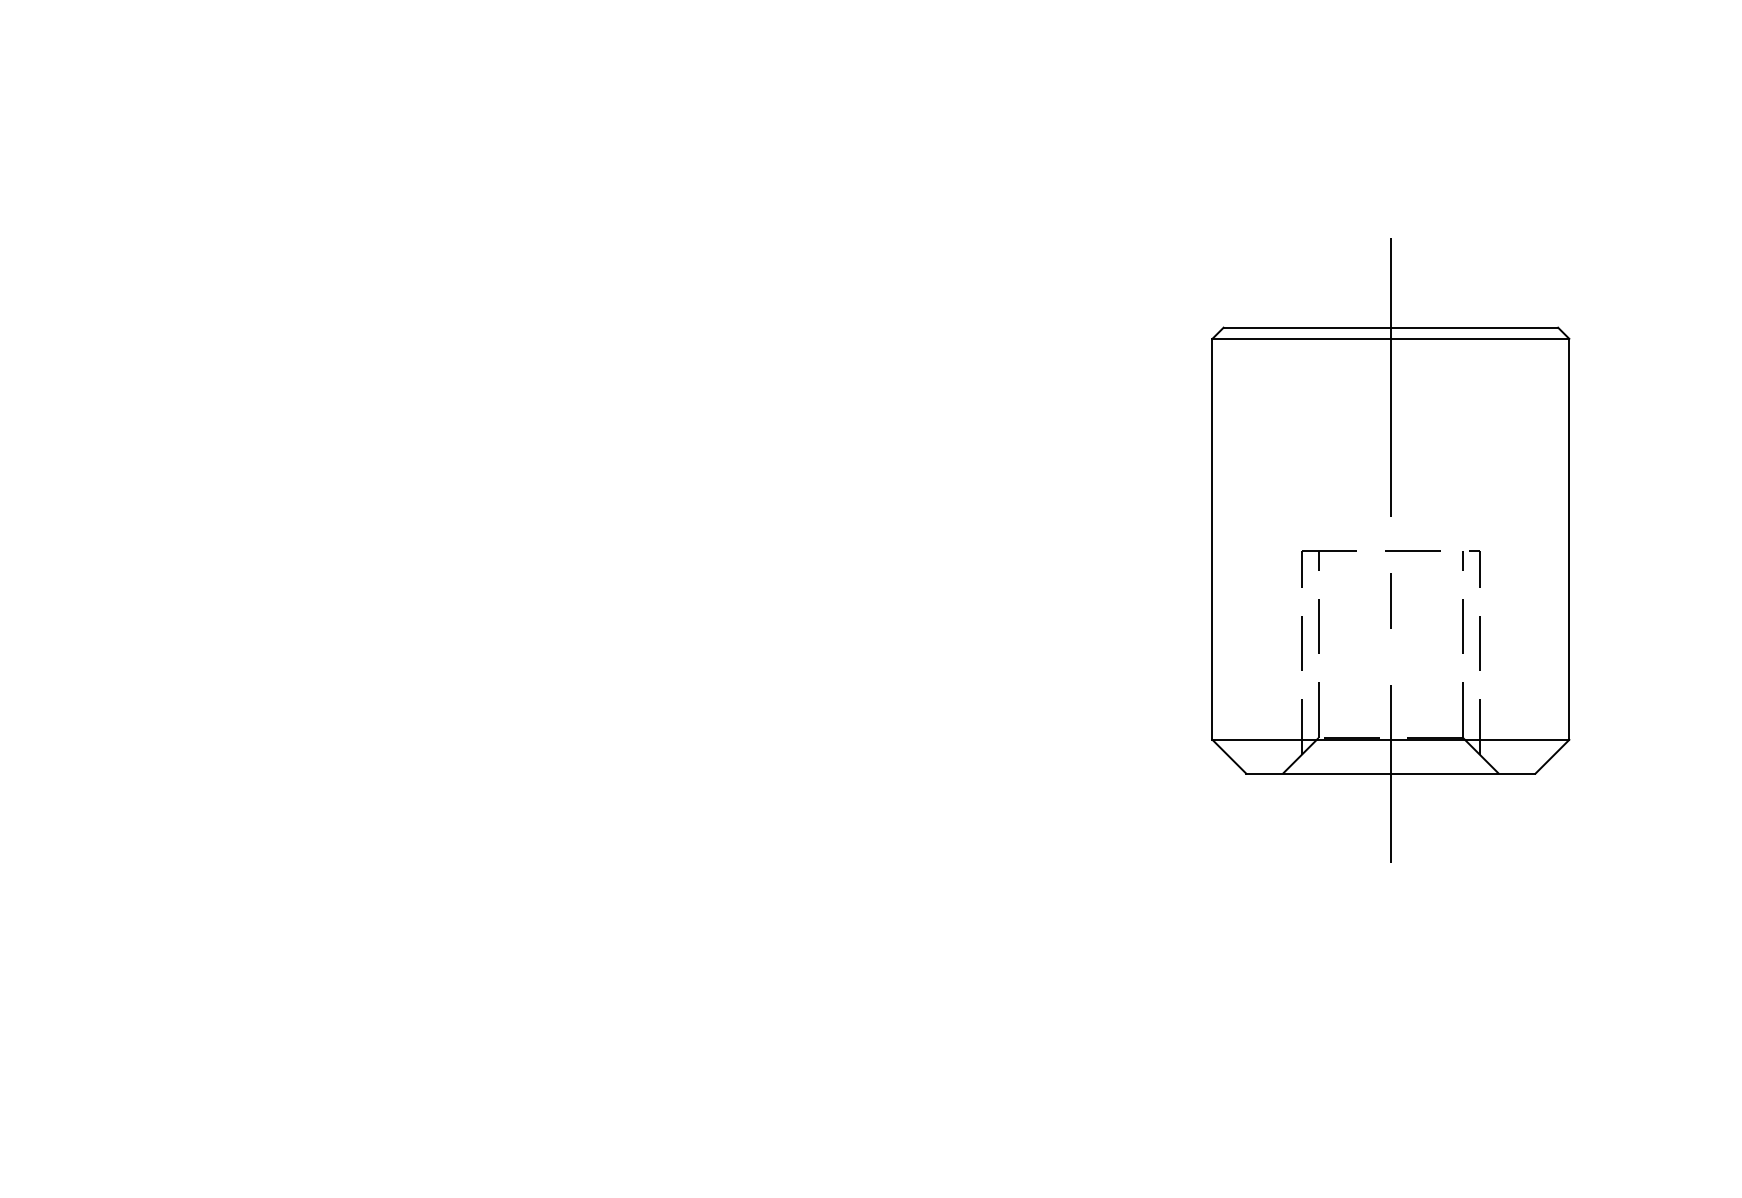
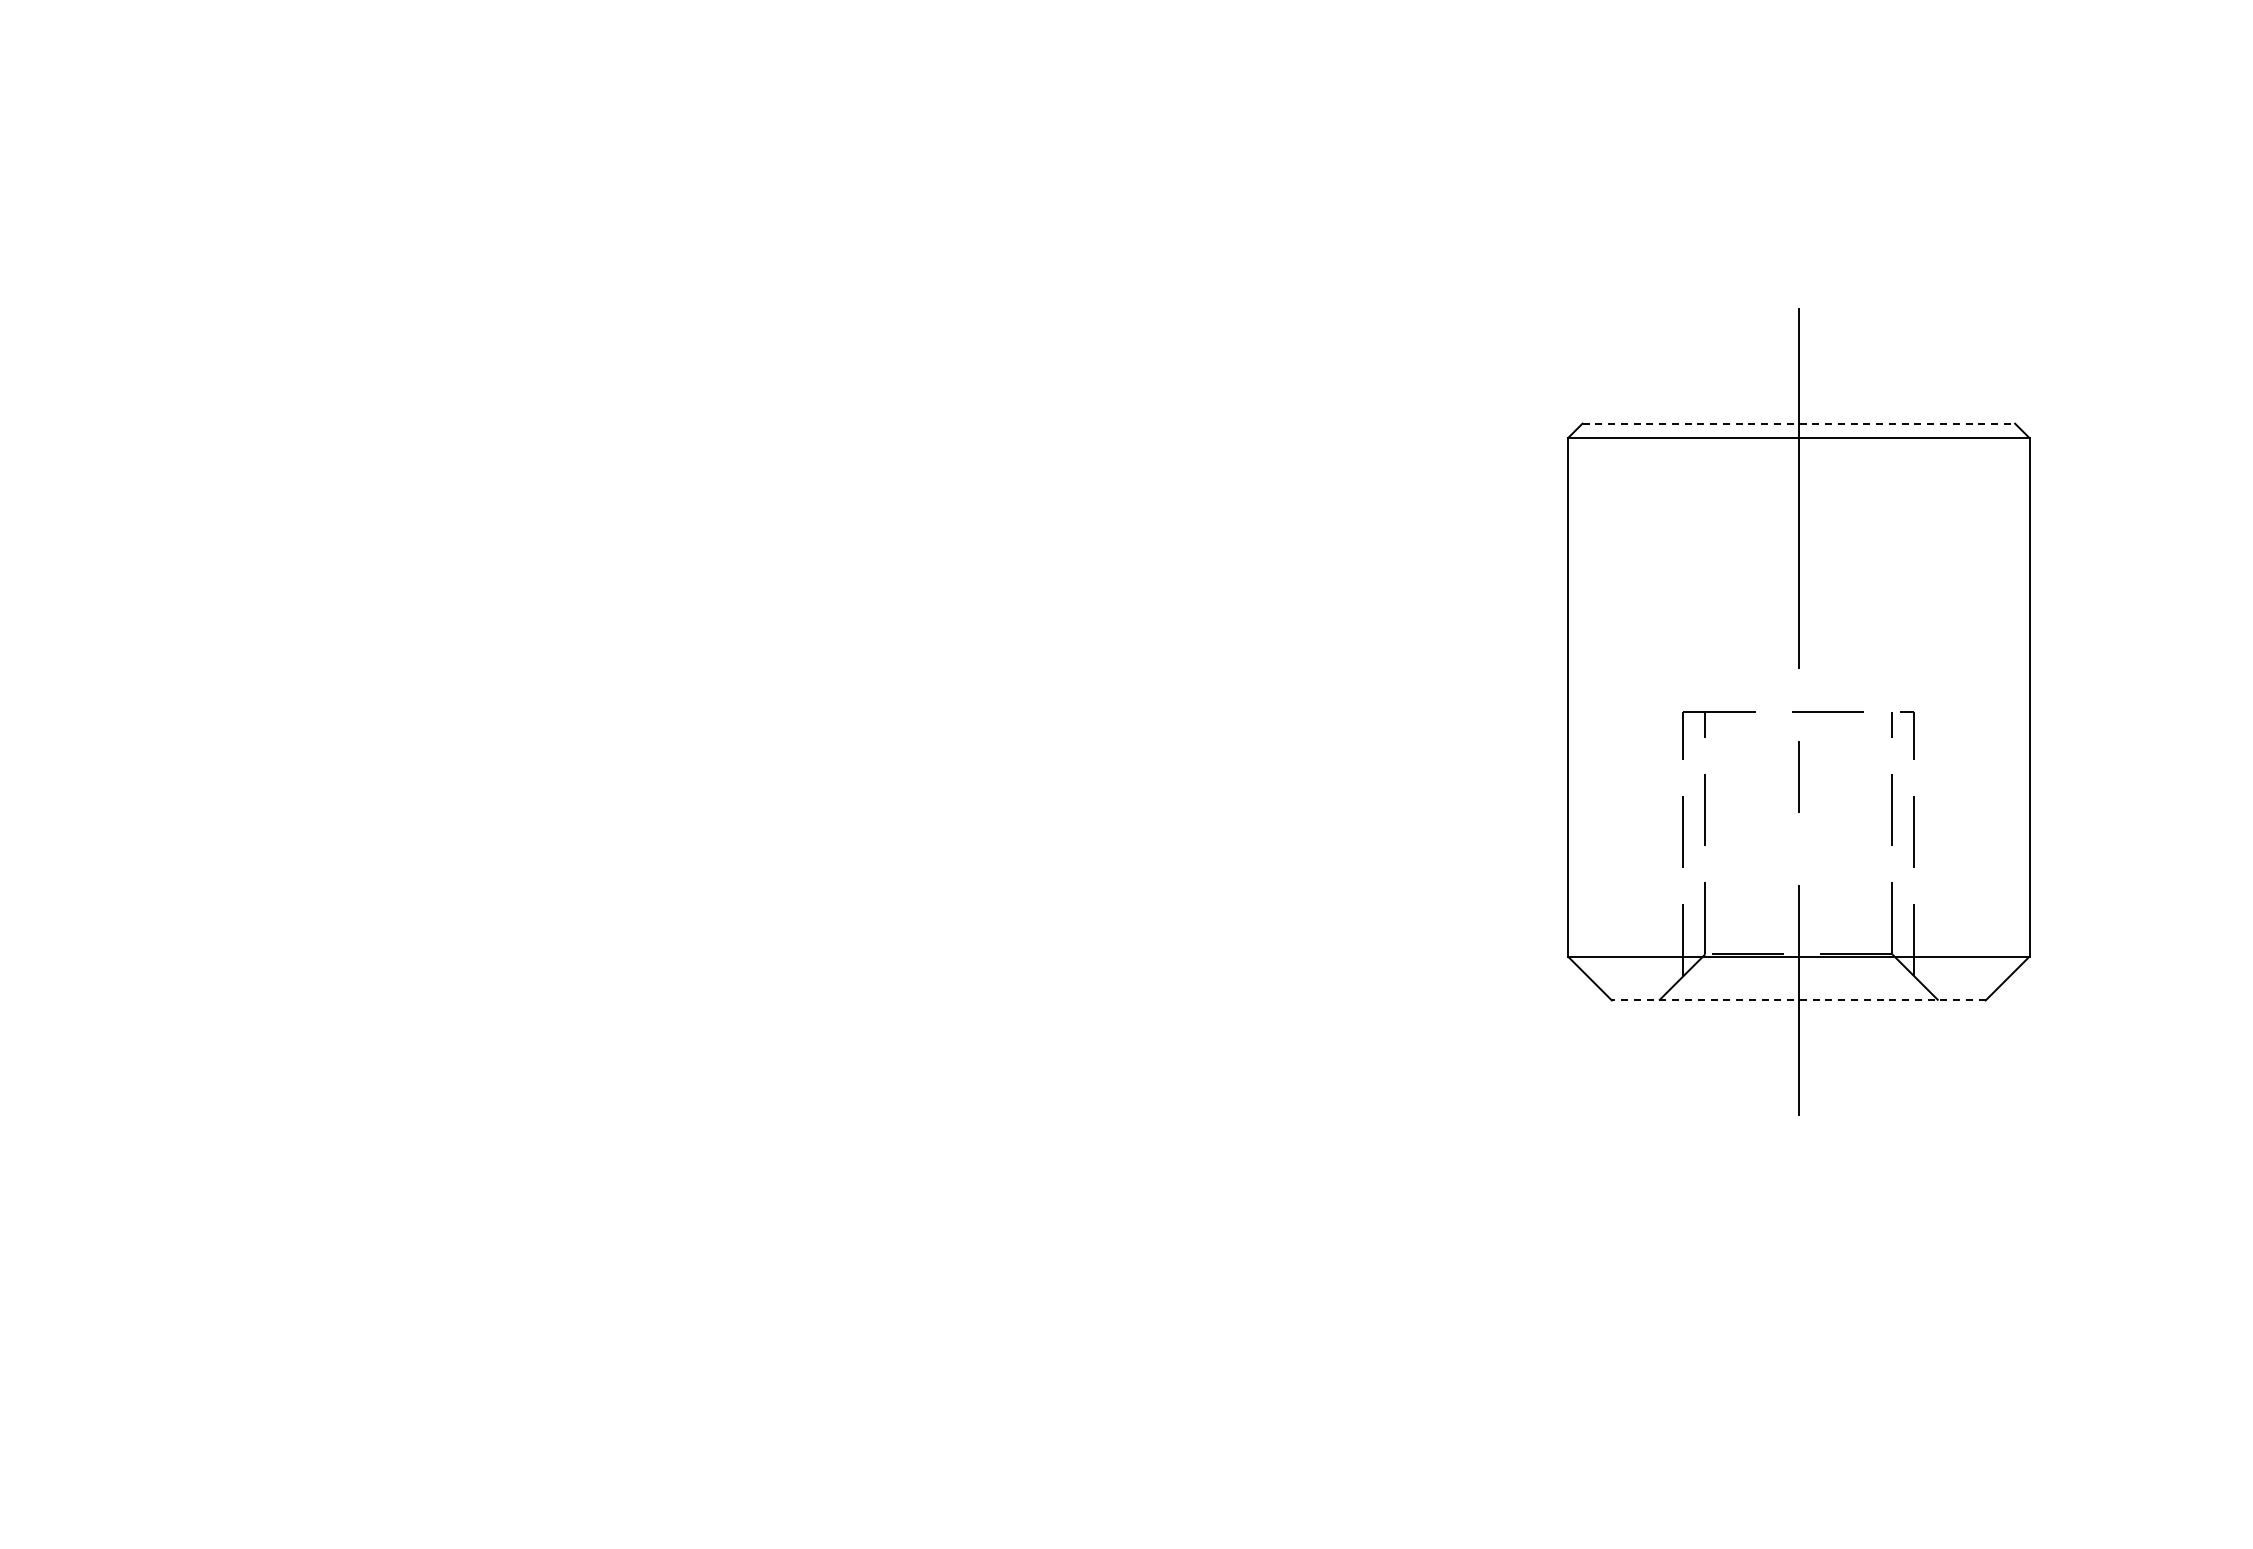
line: (1391, 327) -> (1799, 423), solid -> dashed
line: (1390, 773) -> (1798, 1000), solid -> dashed

